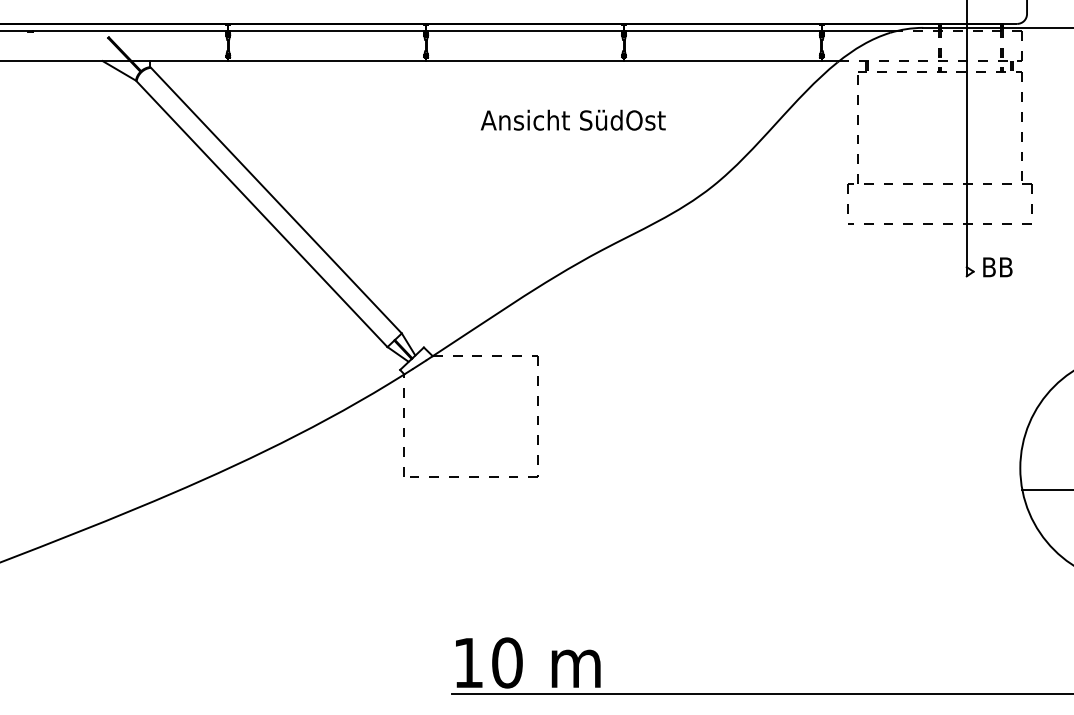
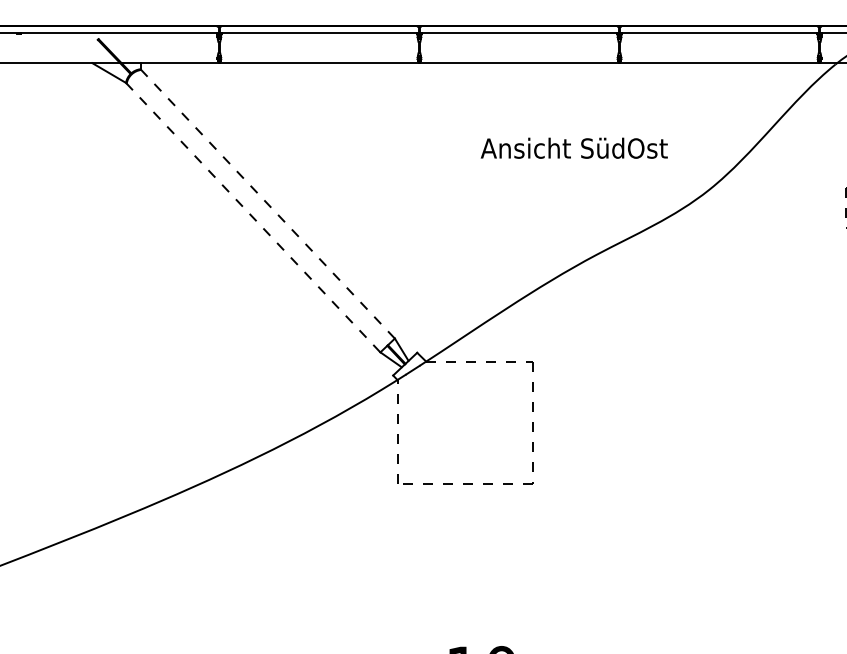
text: (572, 119) -> (573, 147), moved
line: (275, 199) -> (267, 203), solid -> dashed
line: (261, 213) -> (252, 217), solid -> dashed

